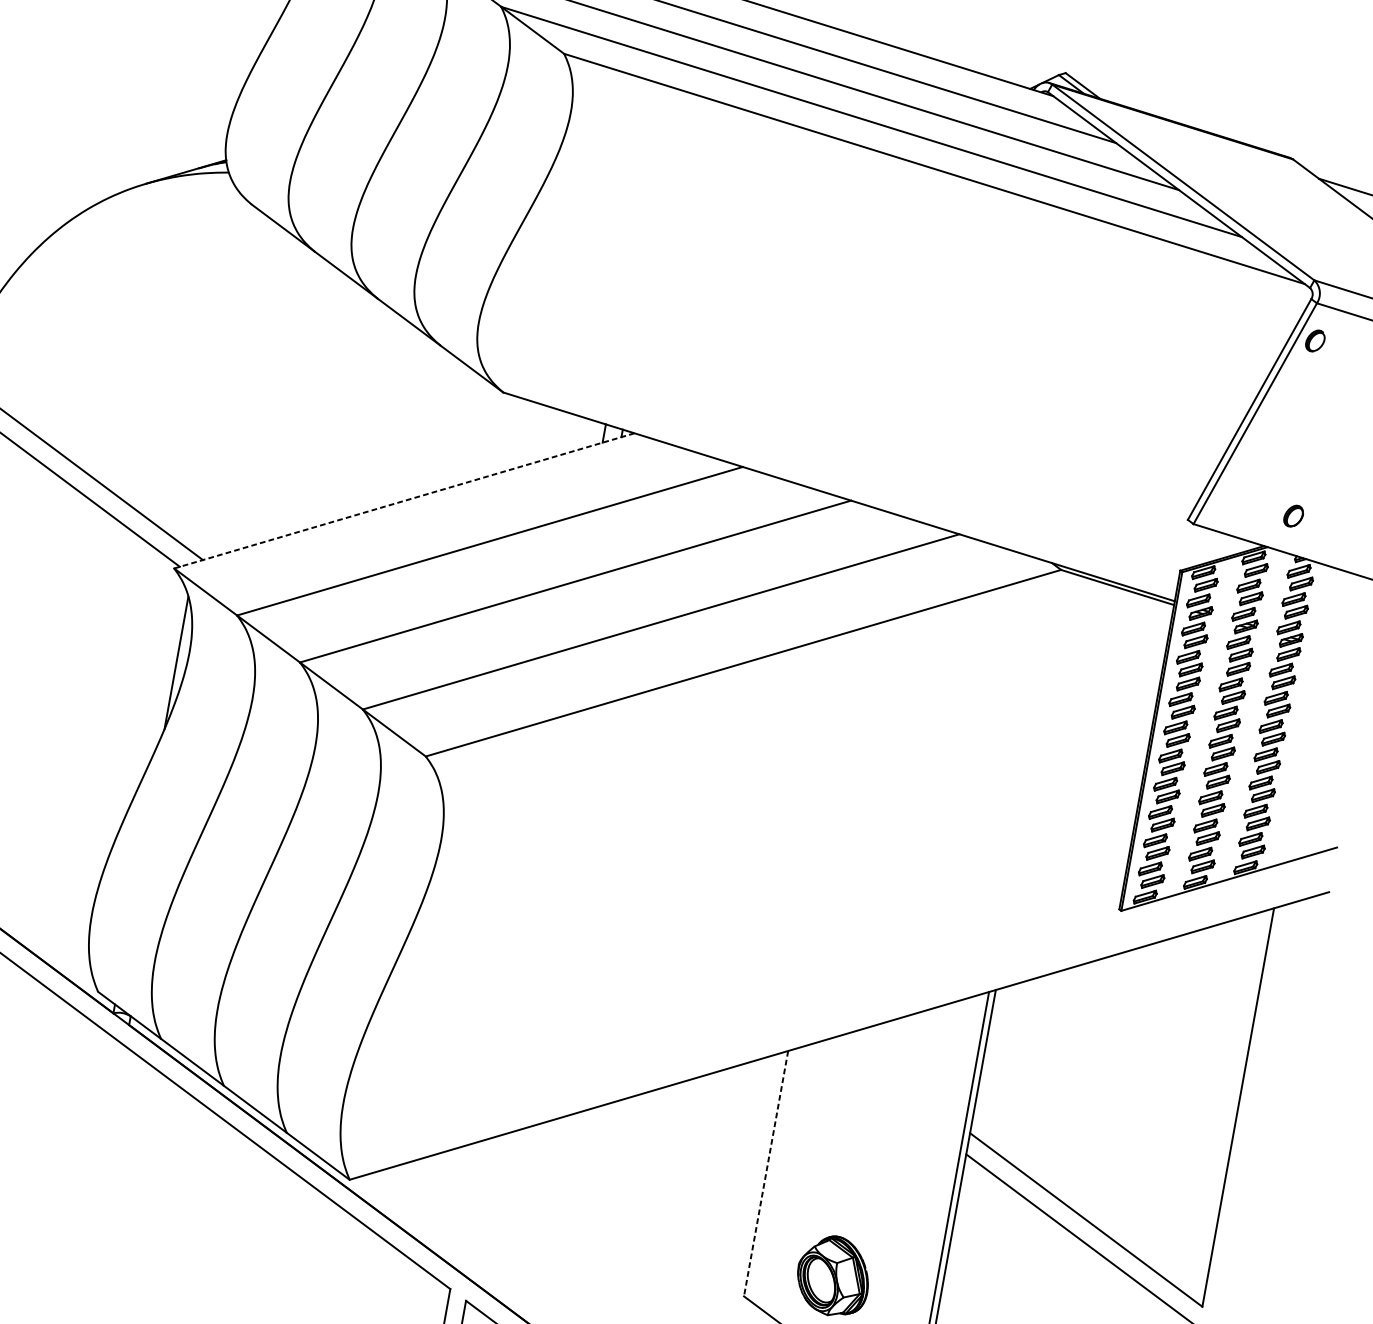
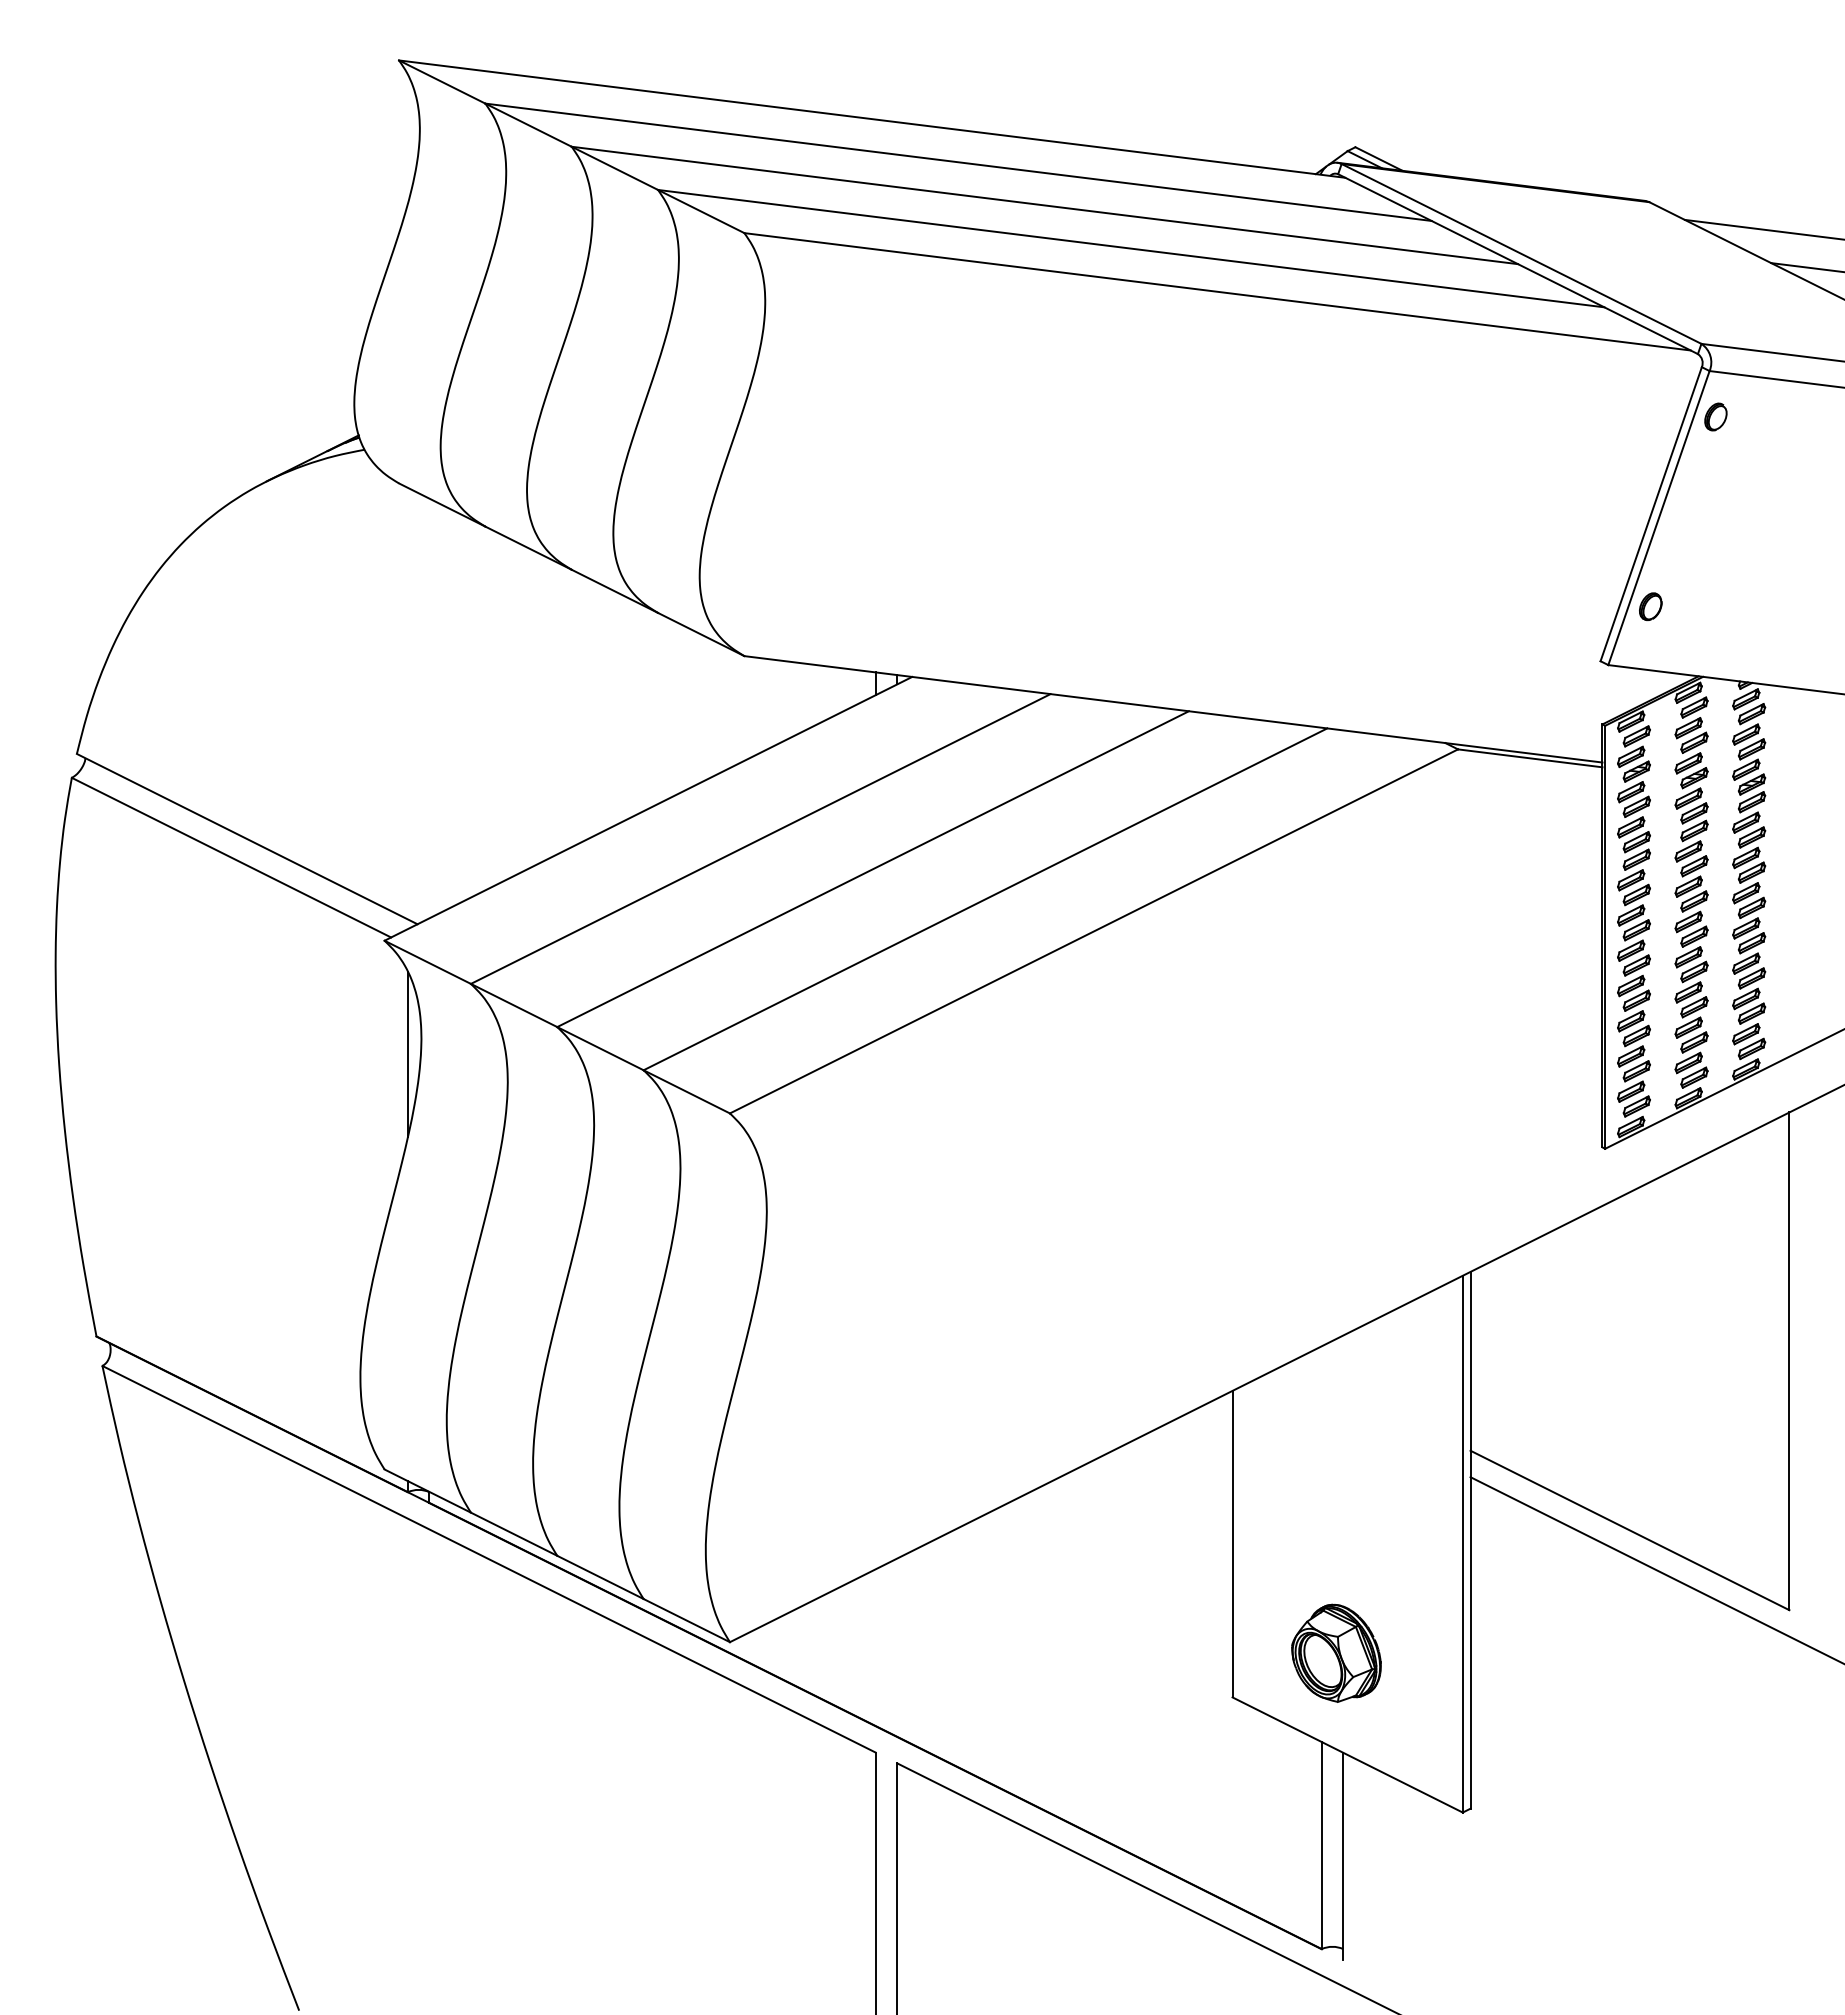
line: (404, 500) -> (648, 808), dashed -> solid
part: (1293, 515) -> (1650, 606), moved
line: (766, 1173) -> (1232, 1544), dashed -> solid

